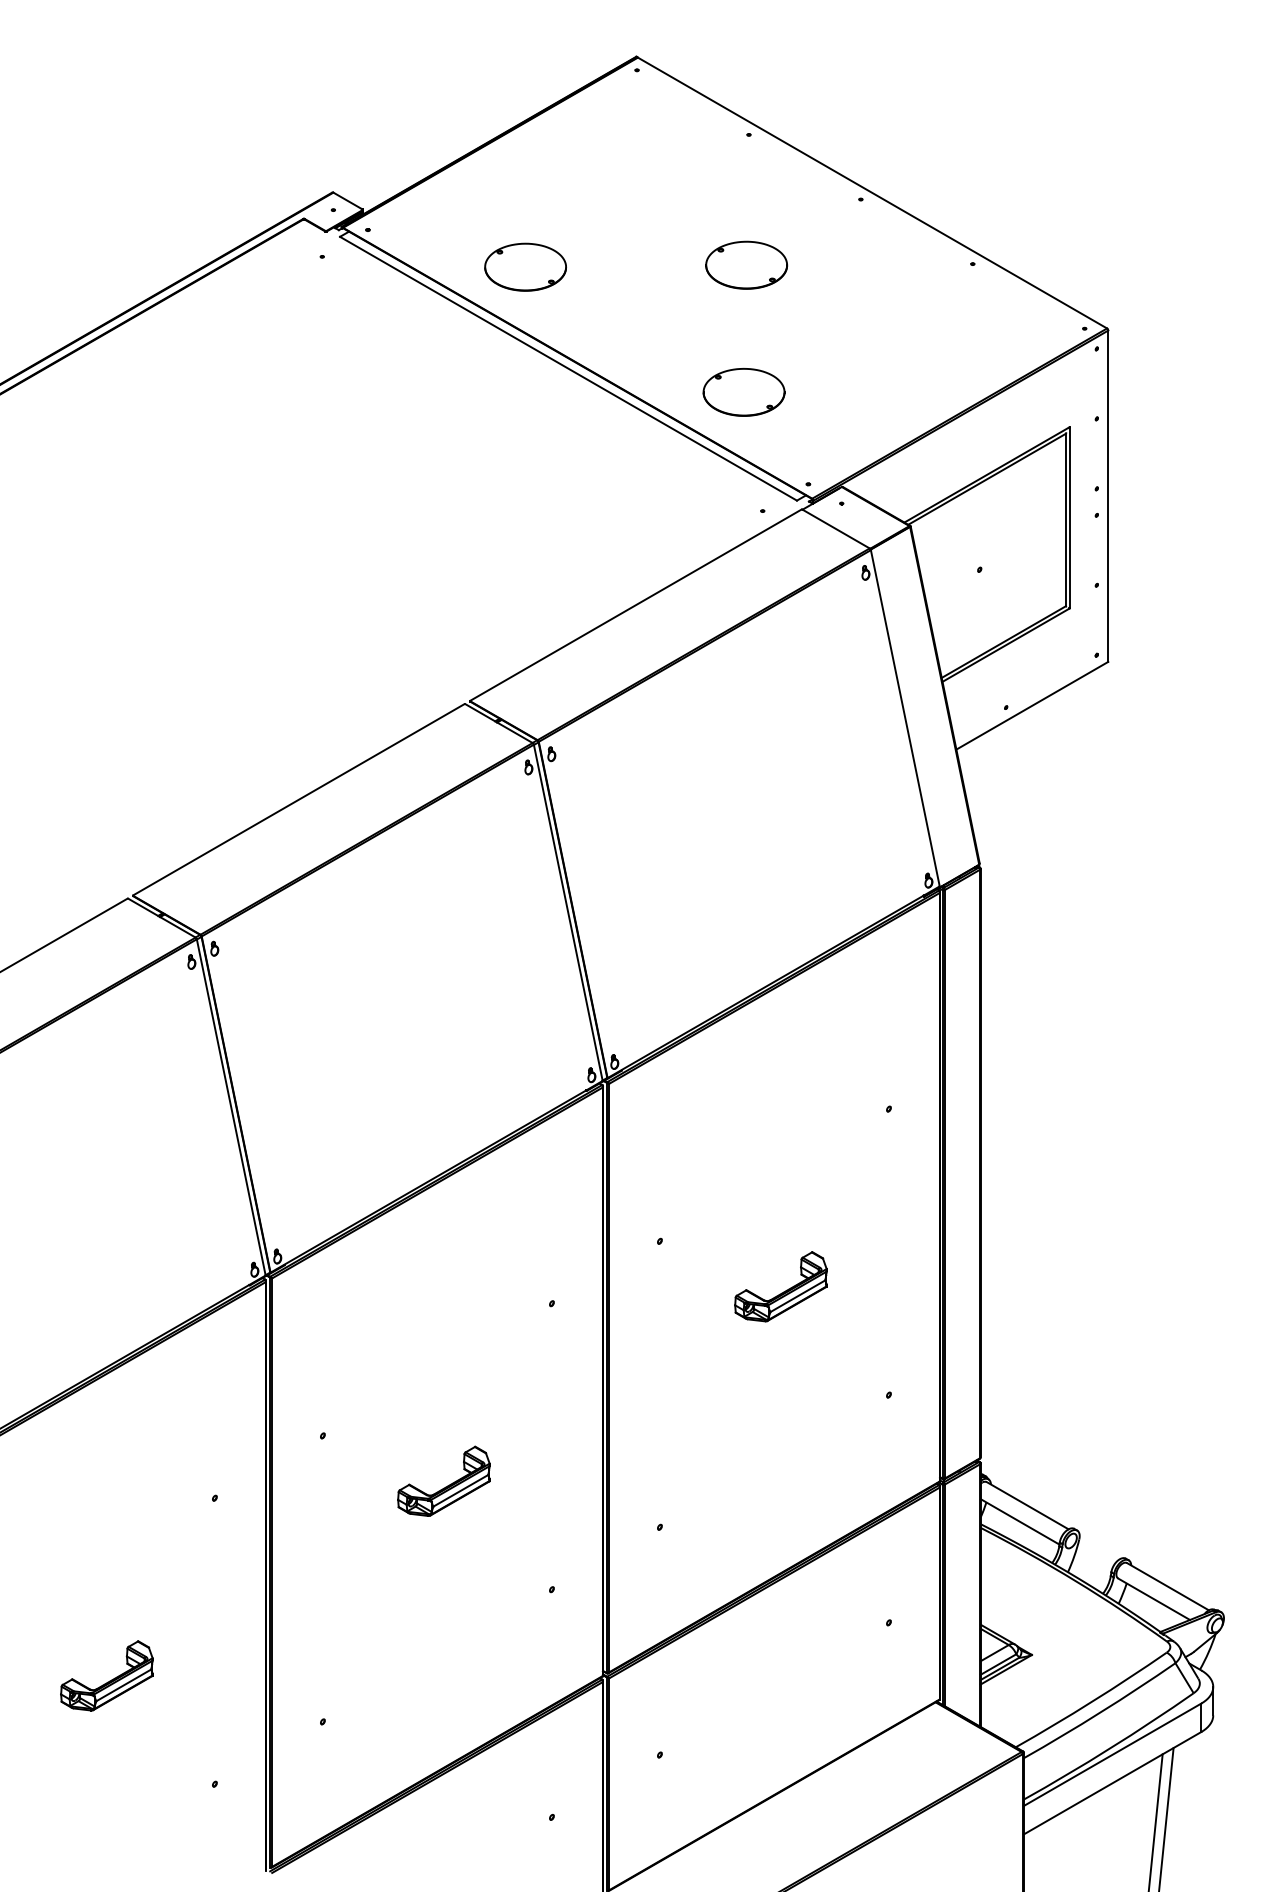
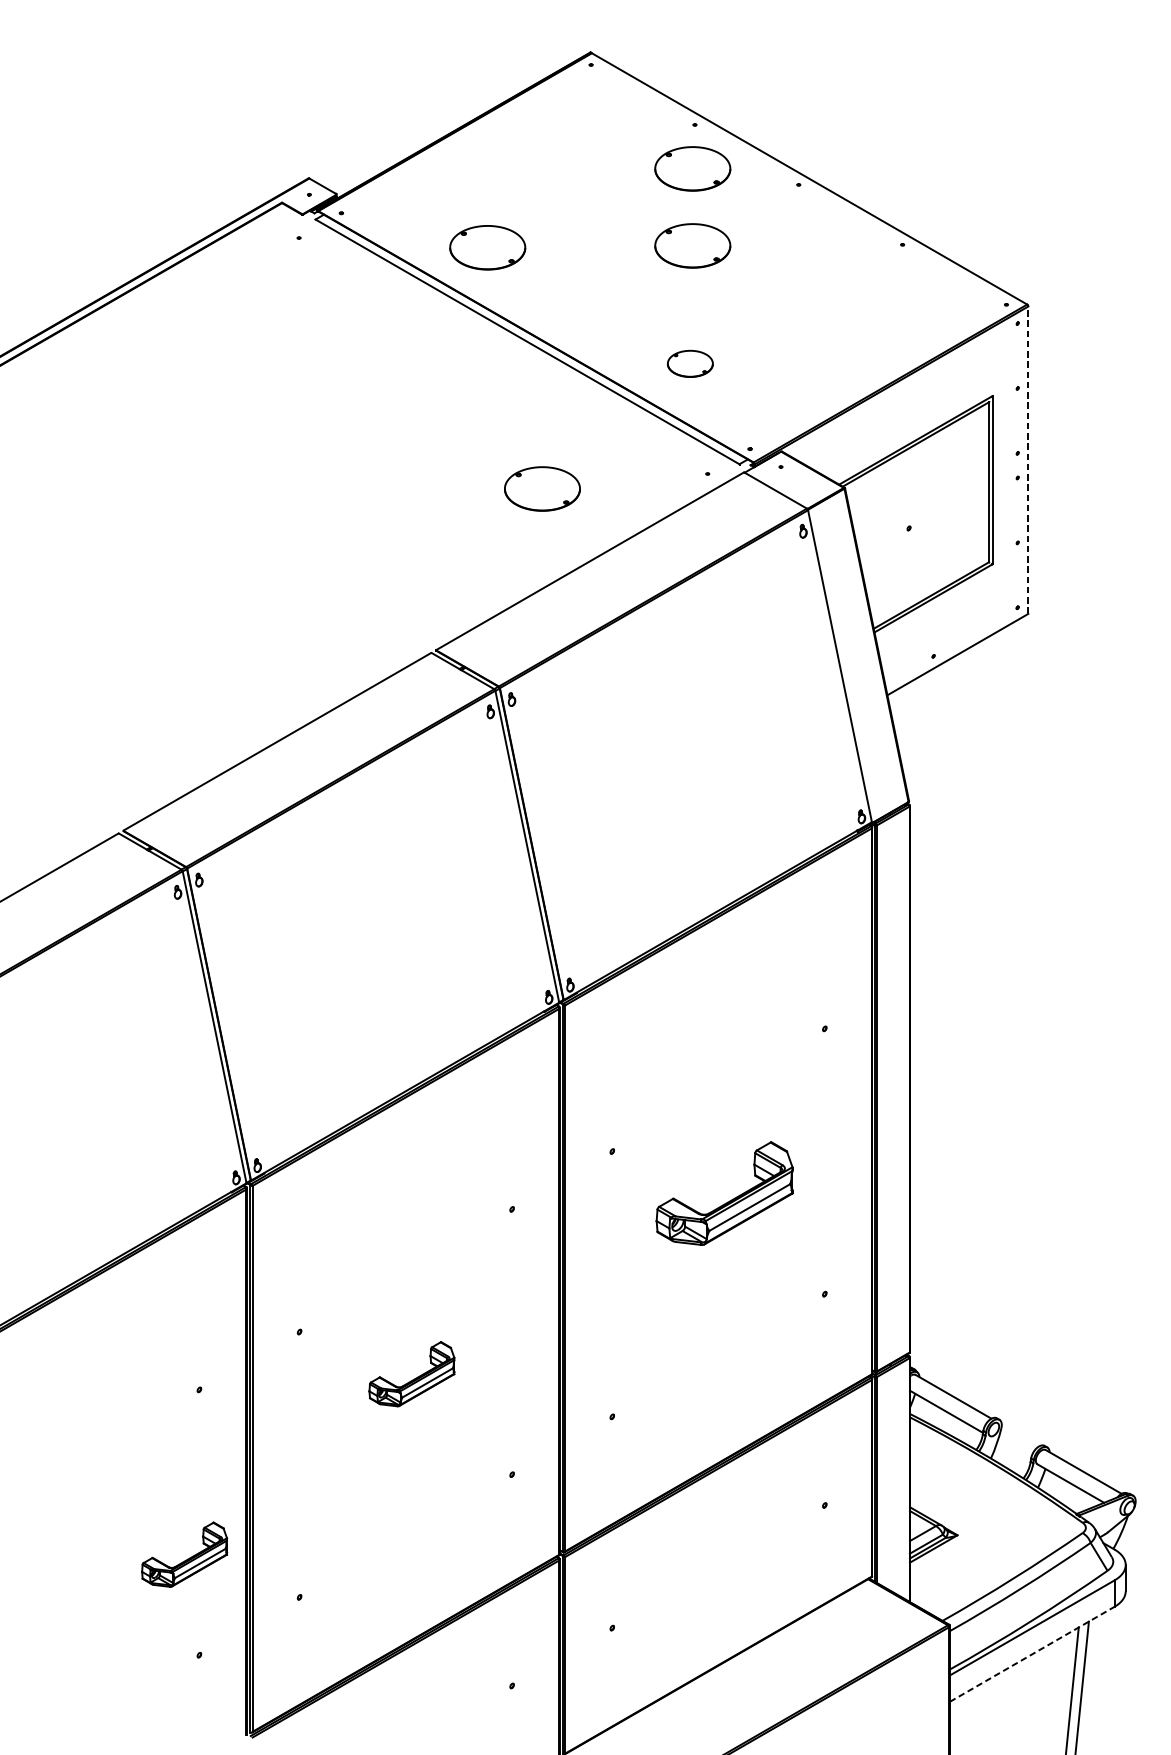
part: (746, 181) -> (692, 168), added
part: (743, 392) -> (689, 363), size x0.6
line: (1108, 496) -> (1028, 460), solid -> dashed
part: (584, 526) -> (542, 488), added
part: (780, 1286) -> (724, 1193), size x1.6
part: (106, 1675) -> (184, 1554), moved
line: (1112, 1783) -> (1032, 1654), solid -> dashed

